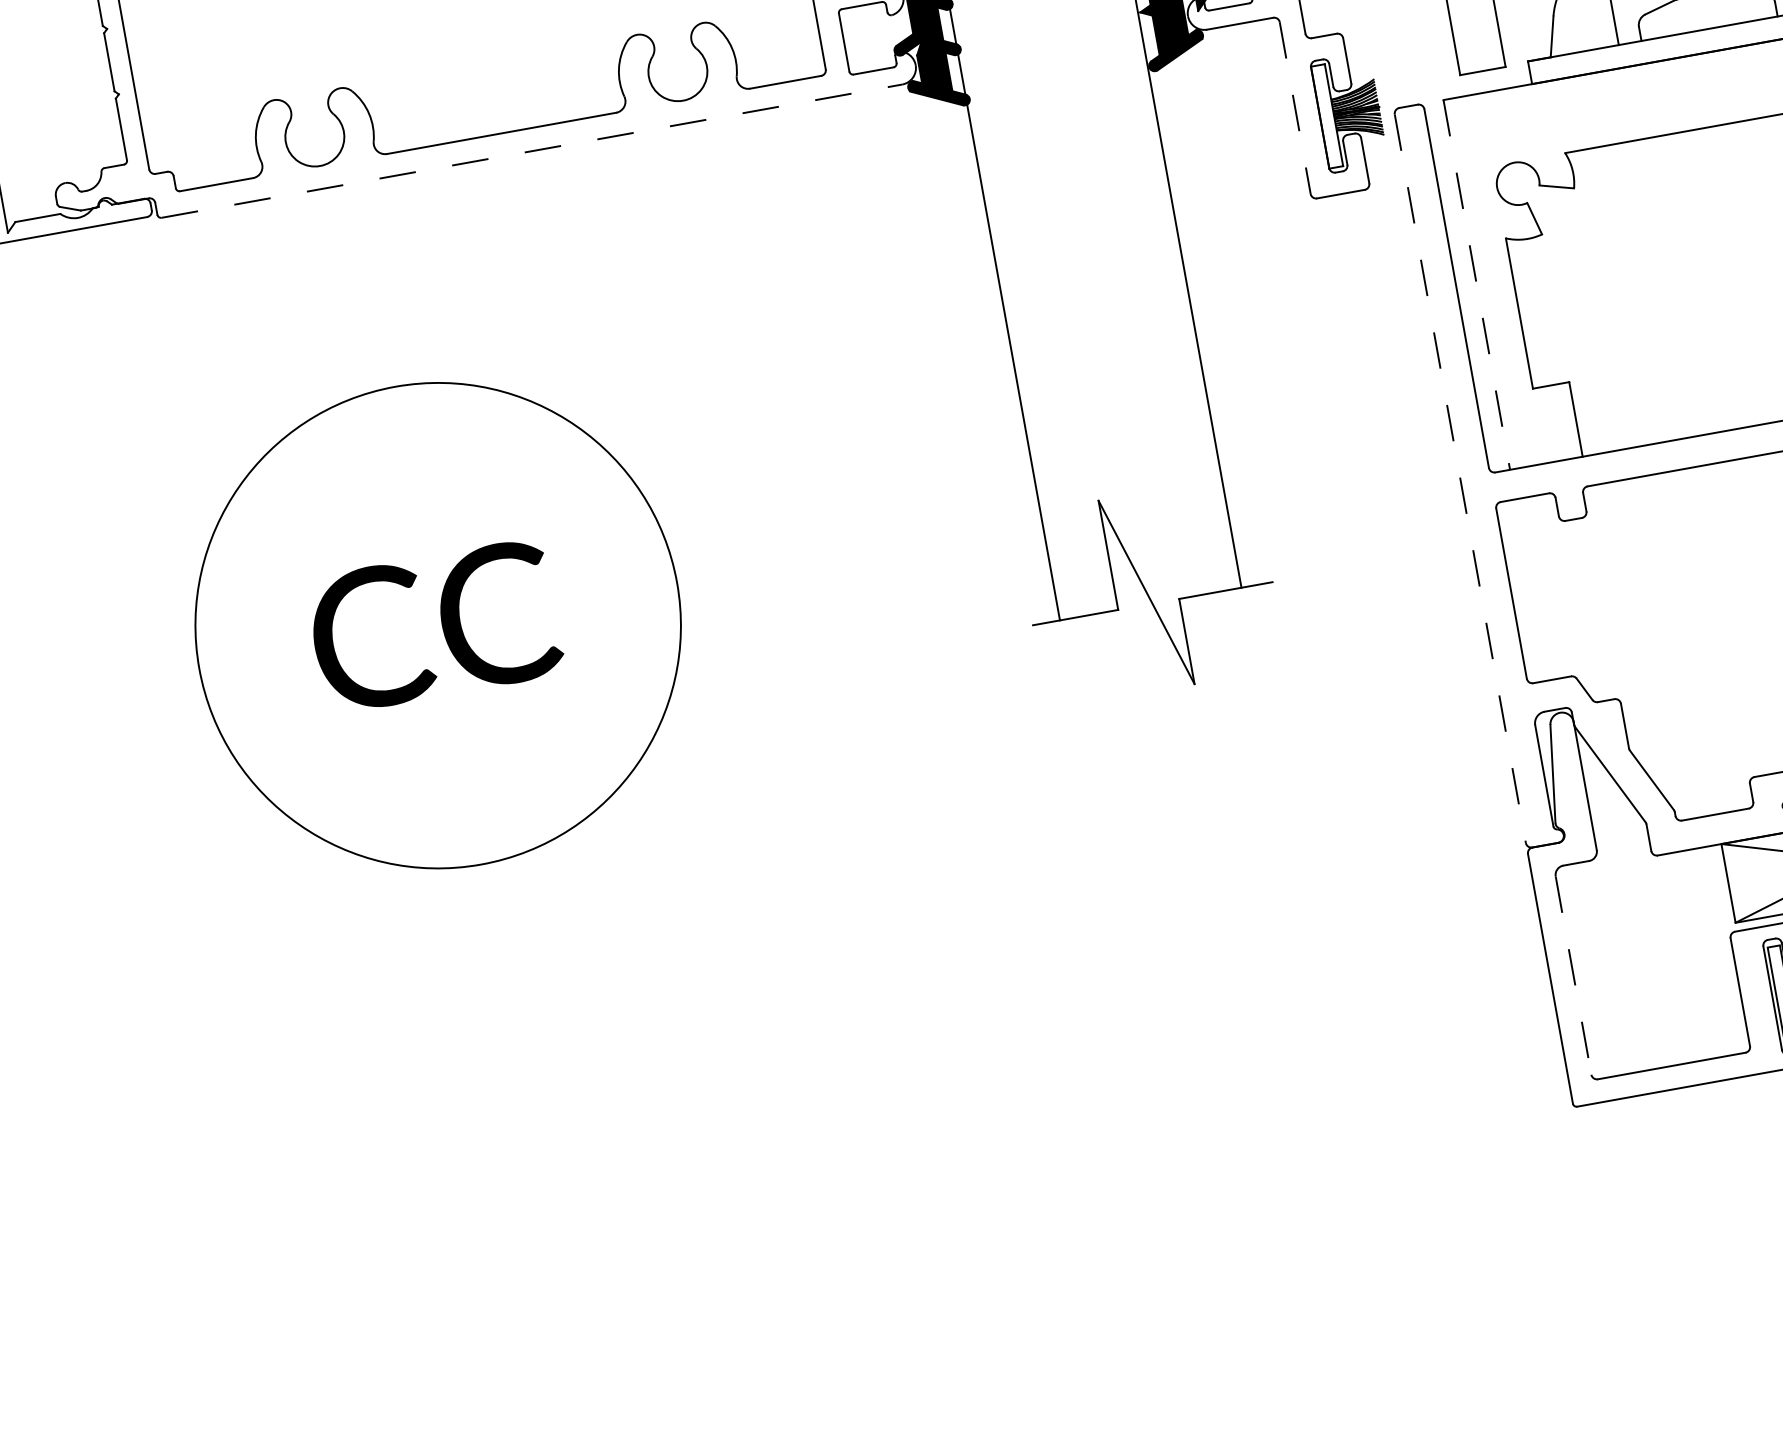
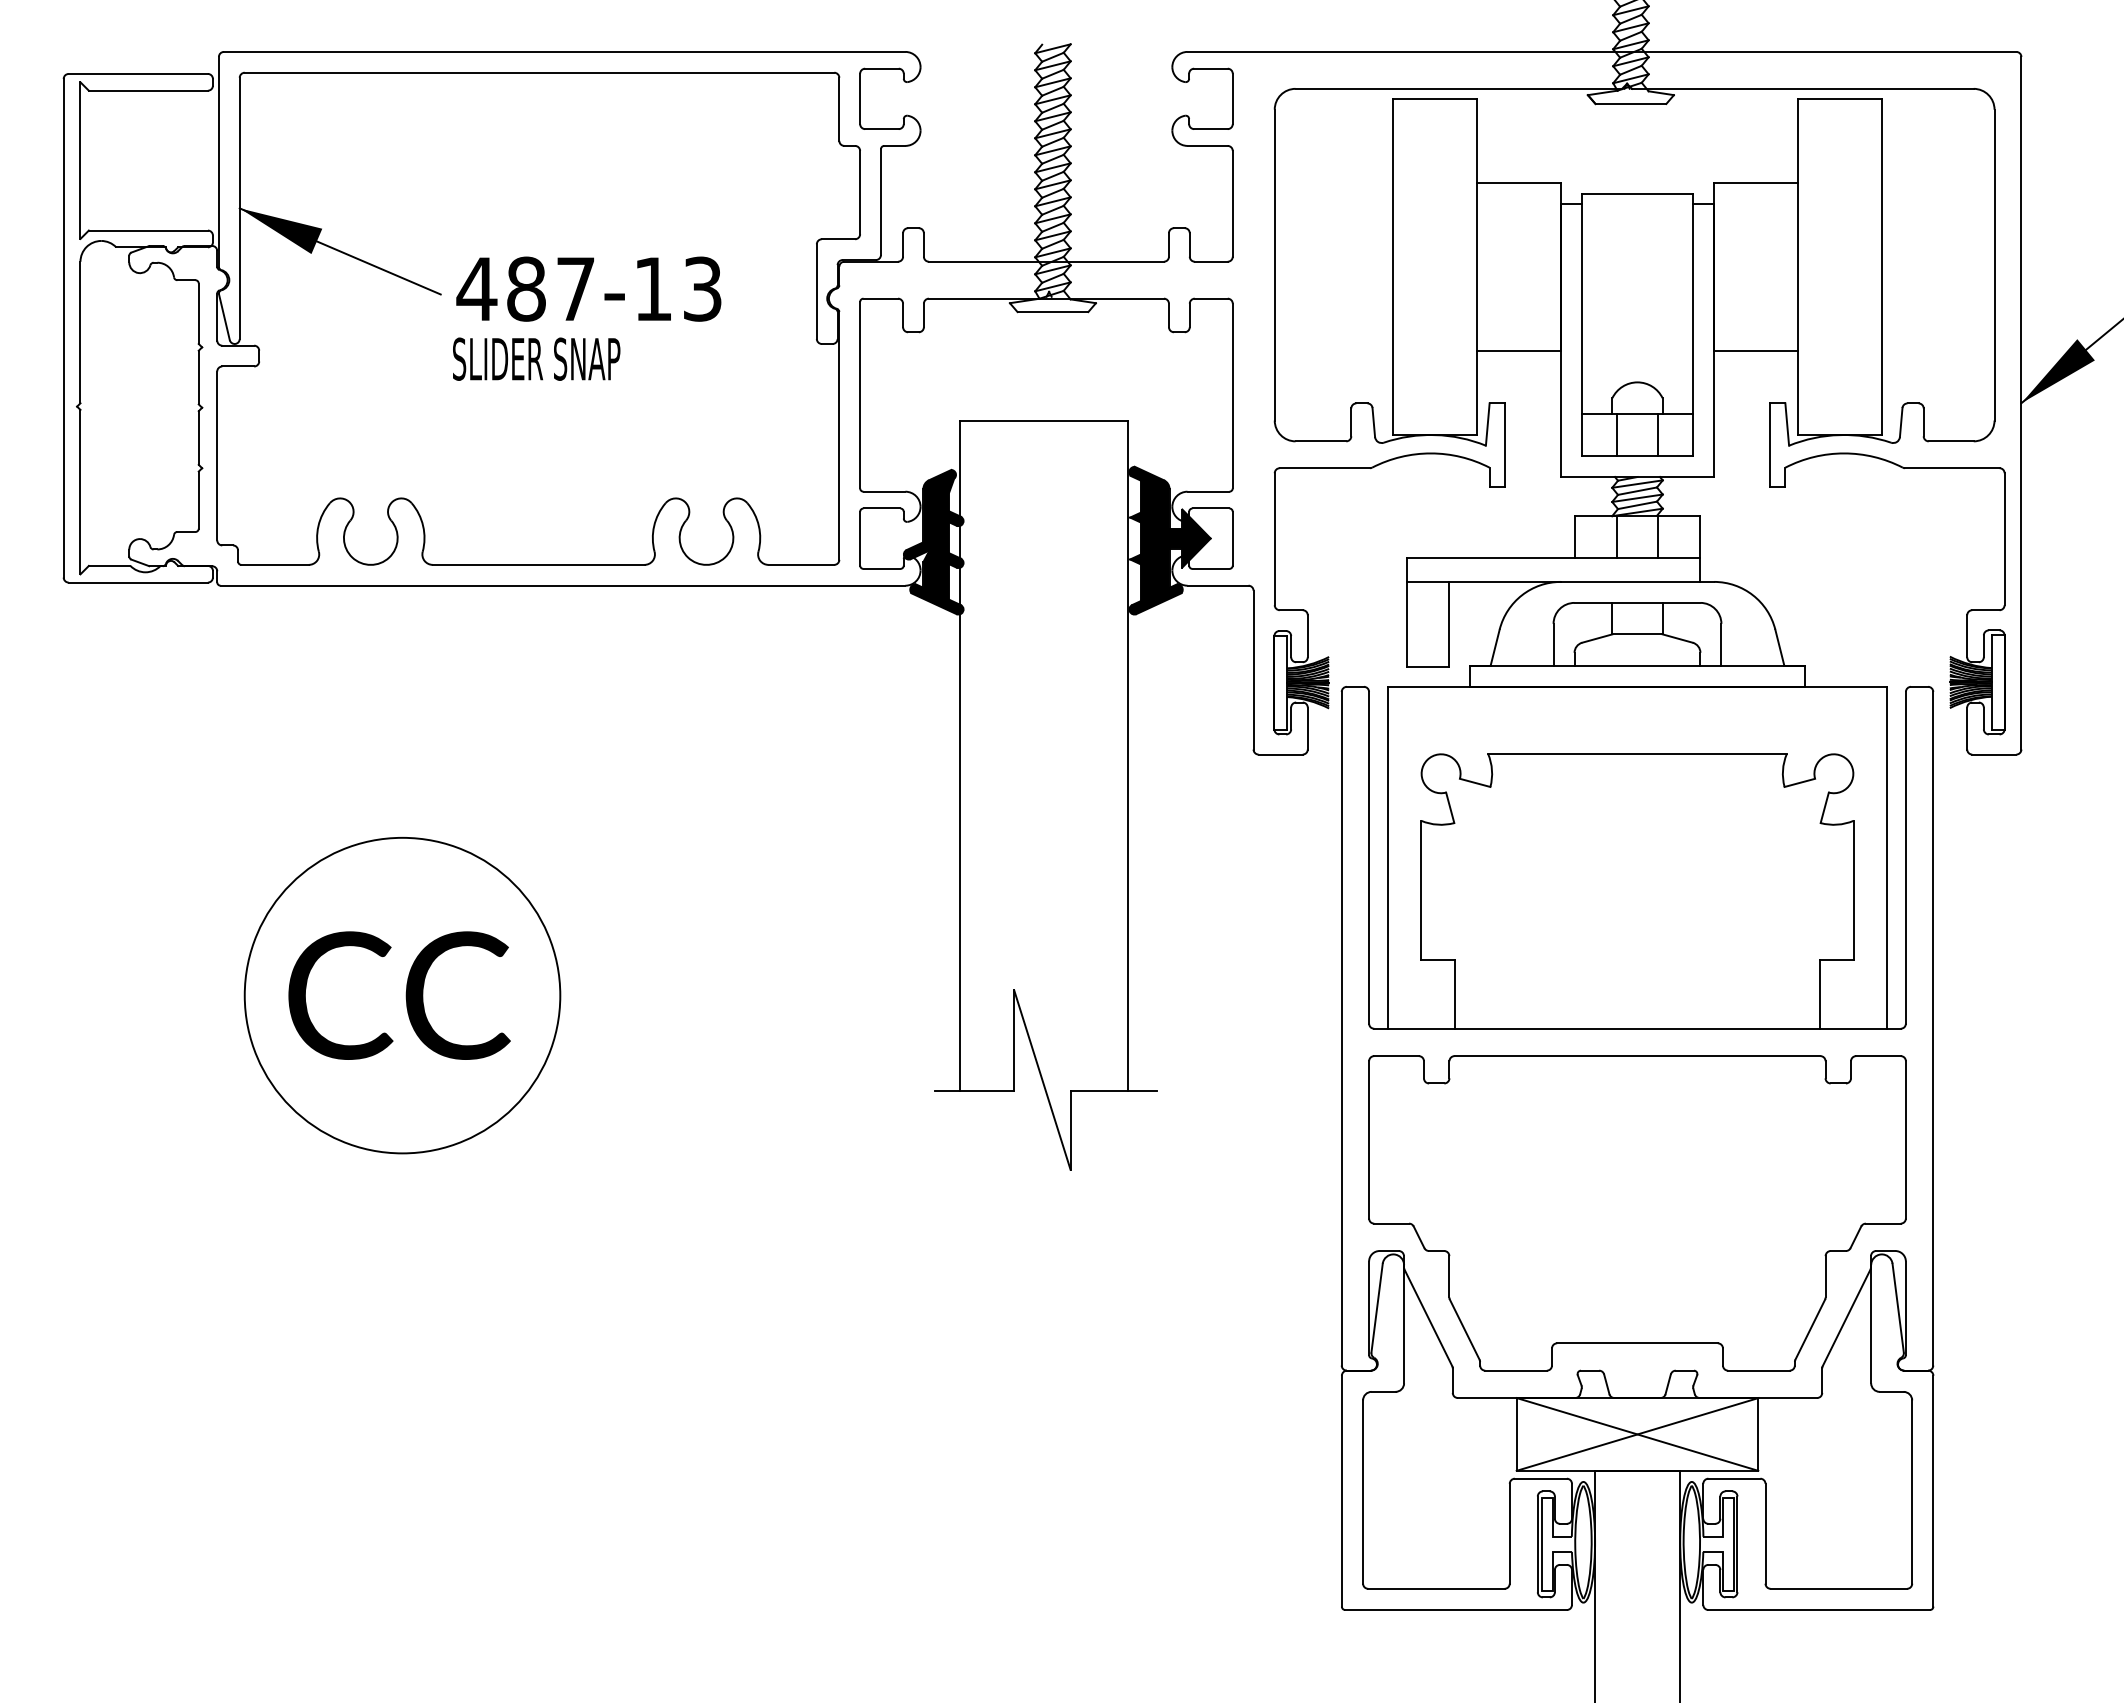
line: (1295, 108) -> (1253, 670), dashed -> solid
line: (532, 150) -> (563, 585), dashed -> solid
line: (1476, 284) -> (1387, 857), dashed -> solid
line: (1460, 478) -> (1341, 1028), dashed -> solid
circle: (438, 625) -> (402, 995), size x0.71
line: (1574, 976) -> (1363, 1492), dashed -> solid

